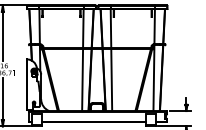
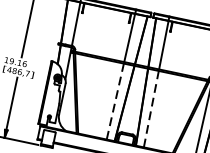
line: (82, 80) -> (115, 101), solid -> dashed
line: (111, 80) -> (150, 109), solid -> dashed

